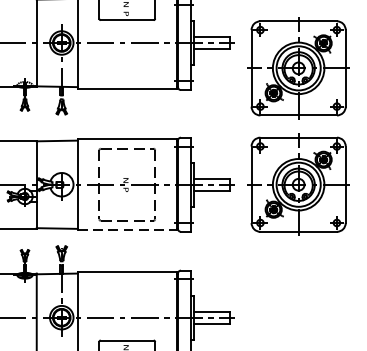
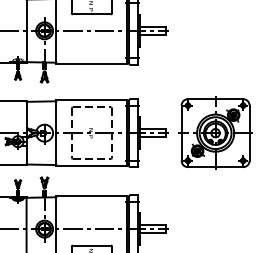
part: (298, 67) -> (215, 48), removed
line: (126, 230) -> (91, 166), dashed -> solid

